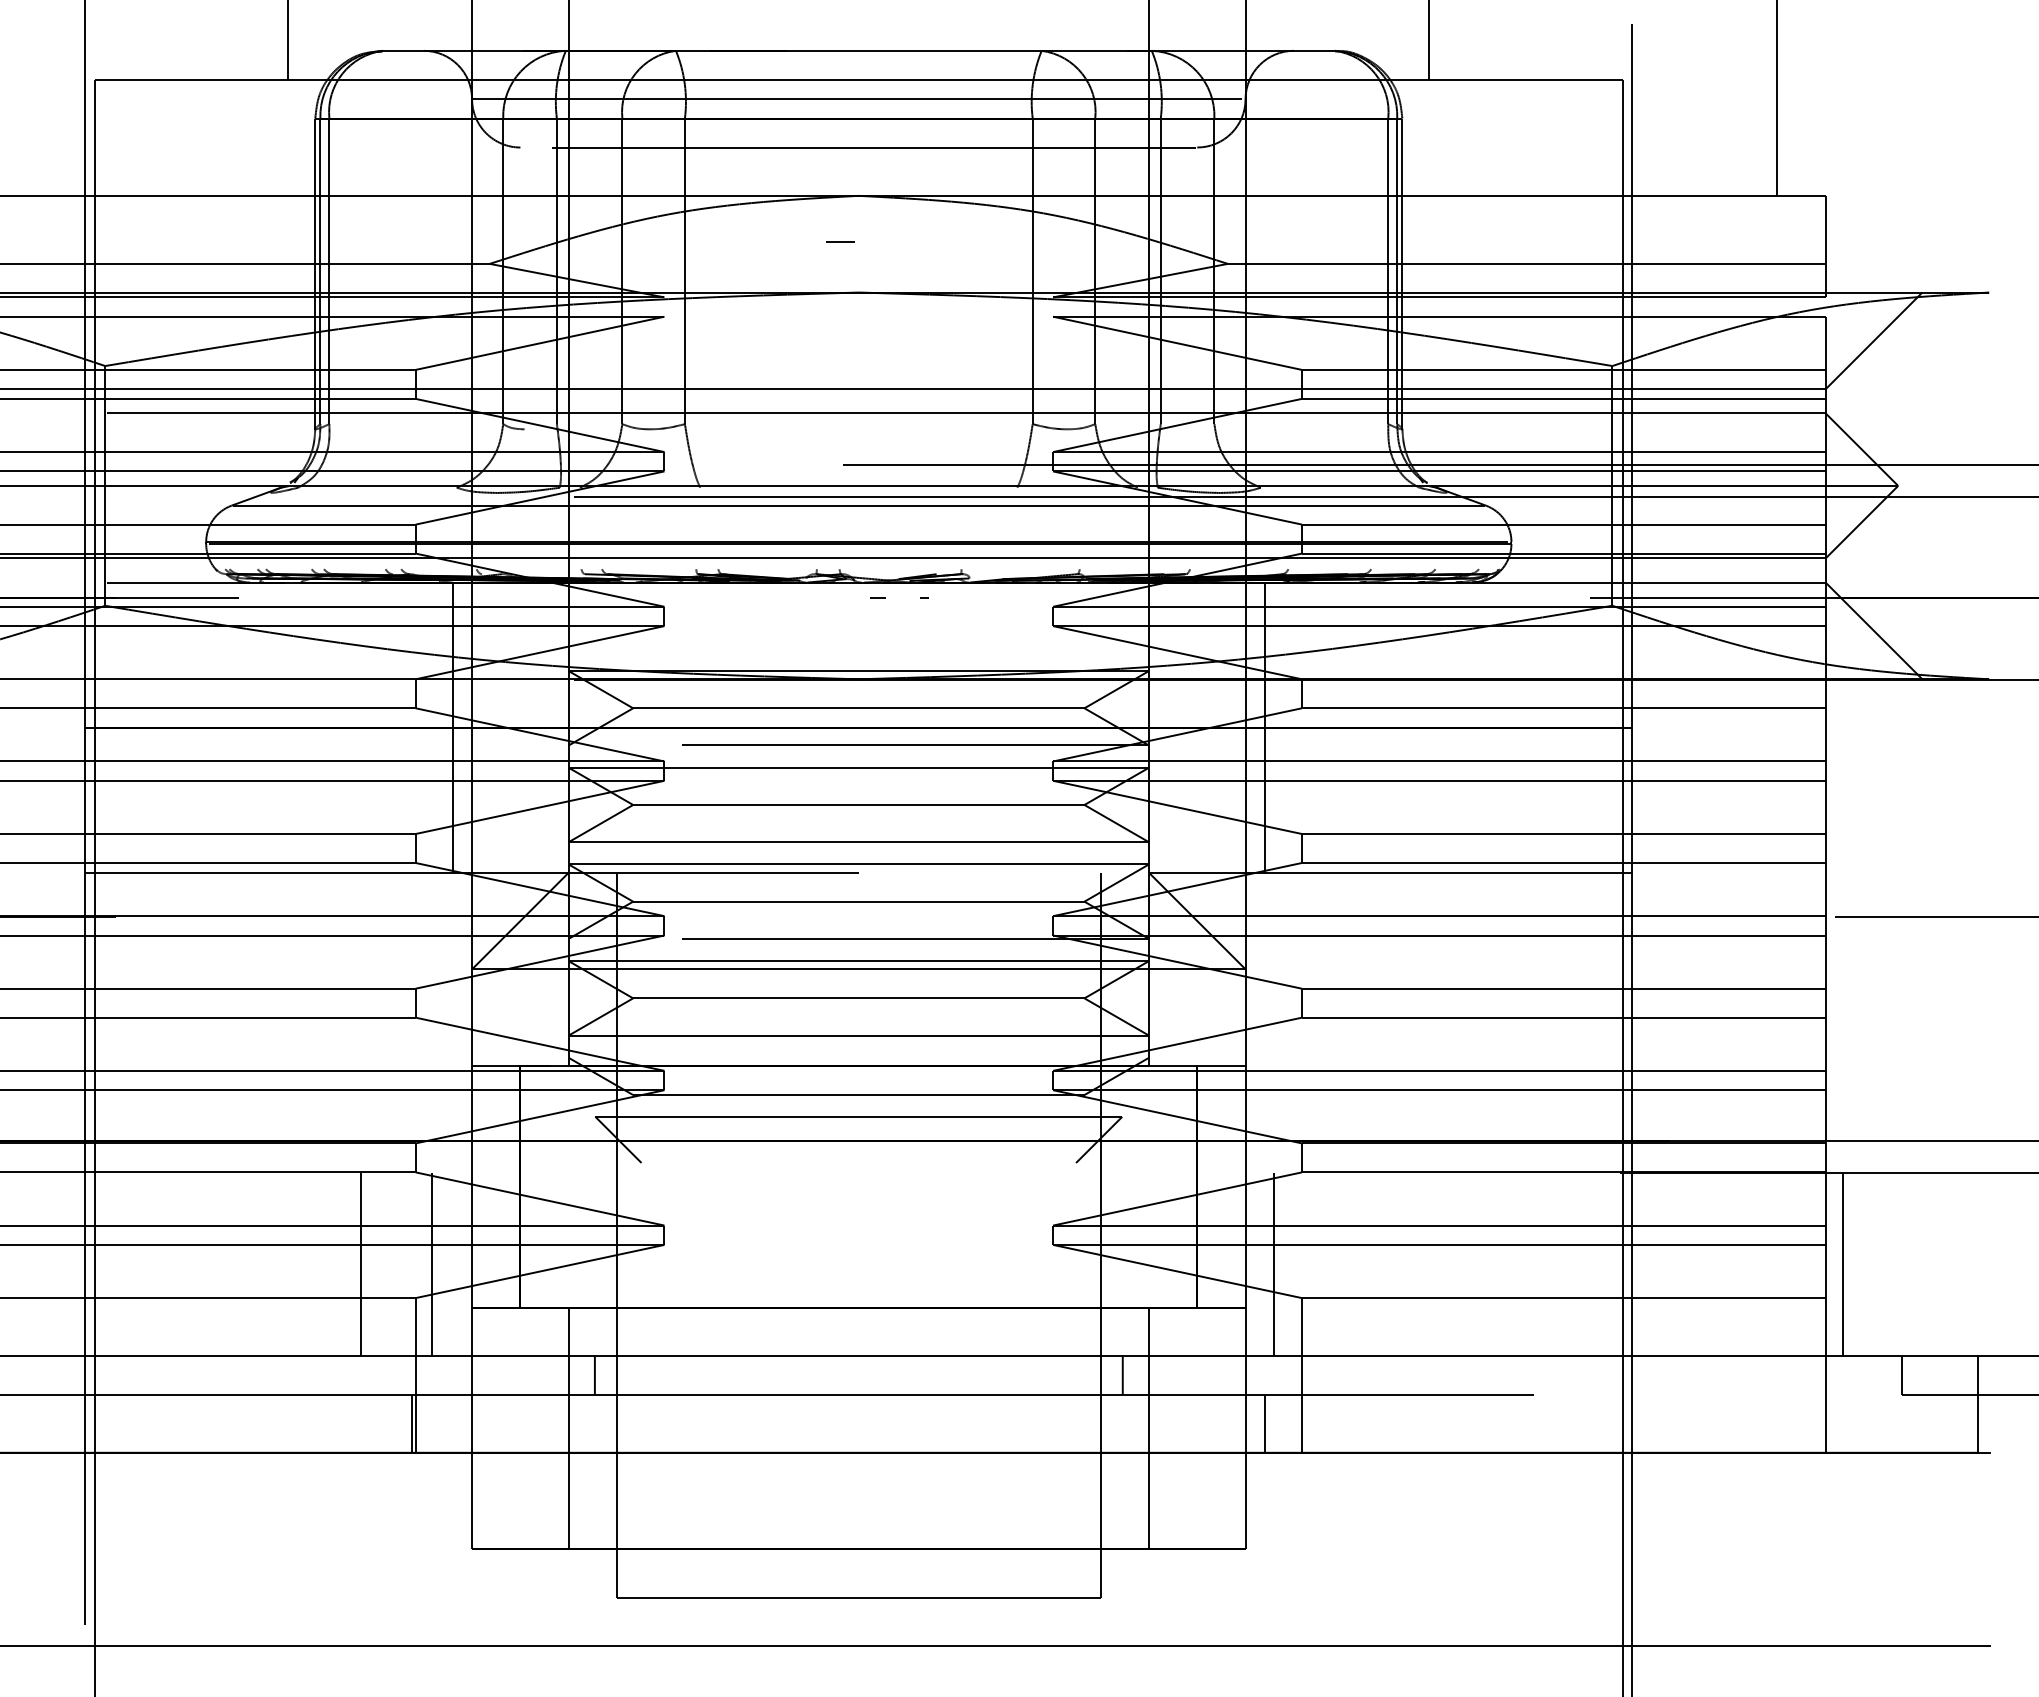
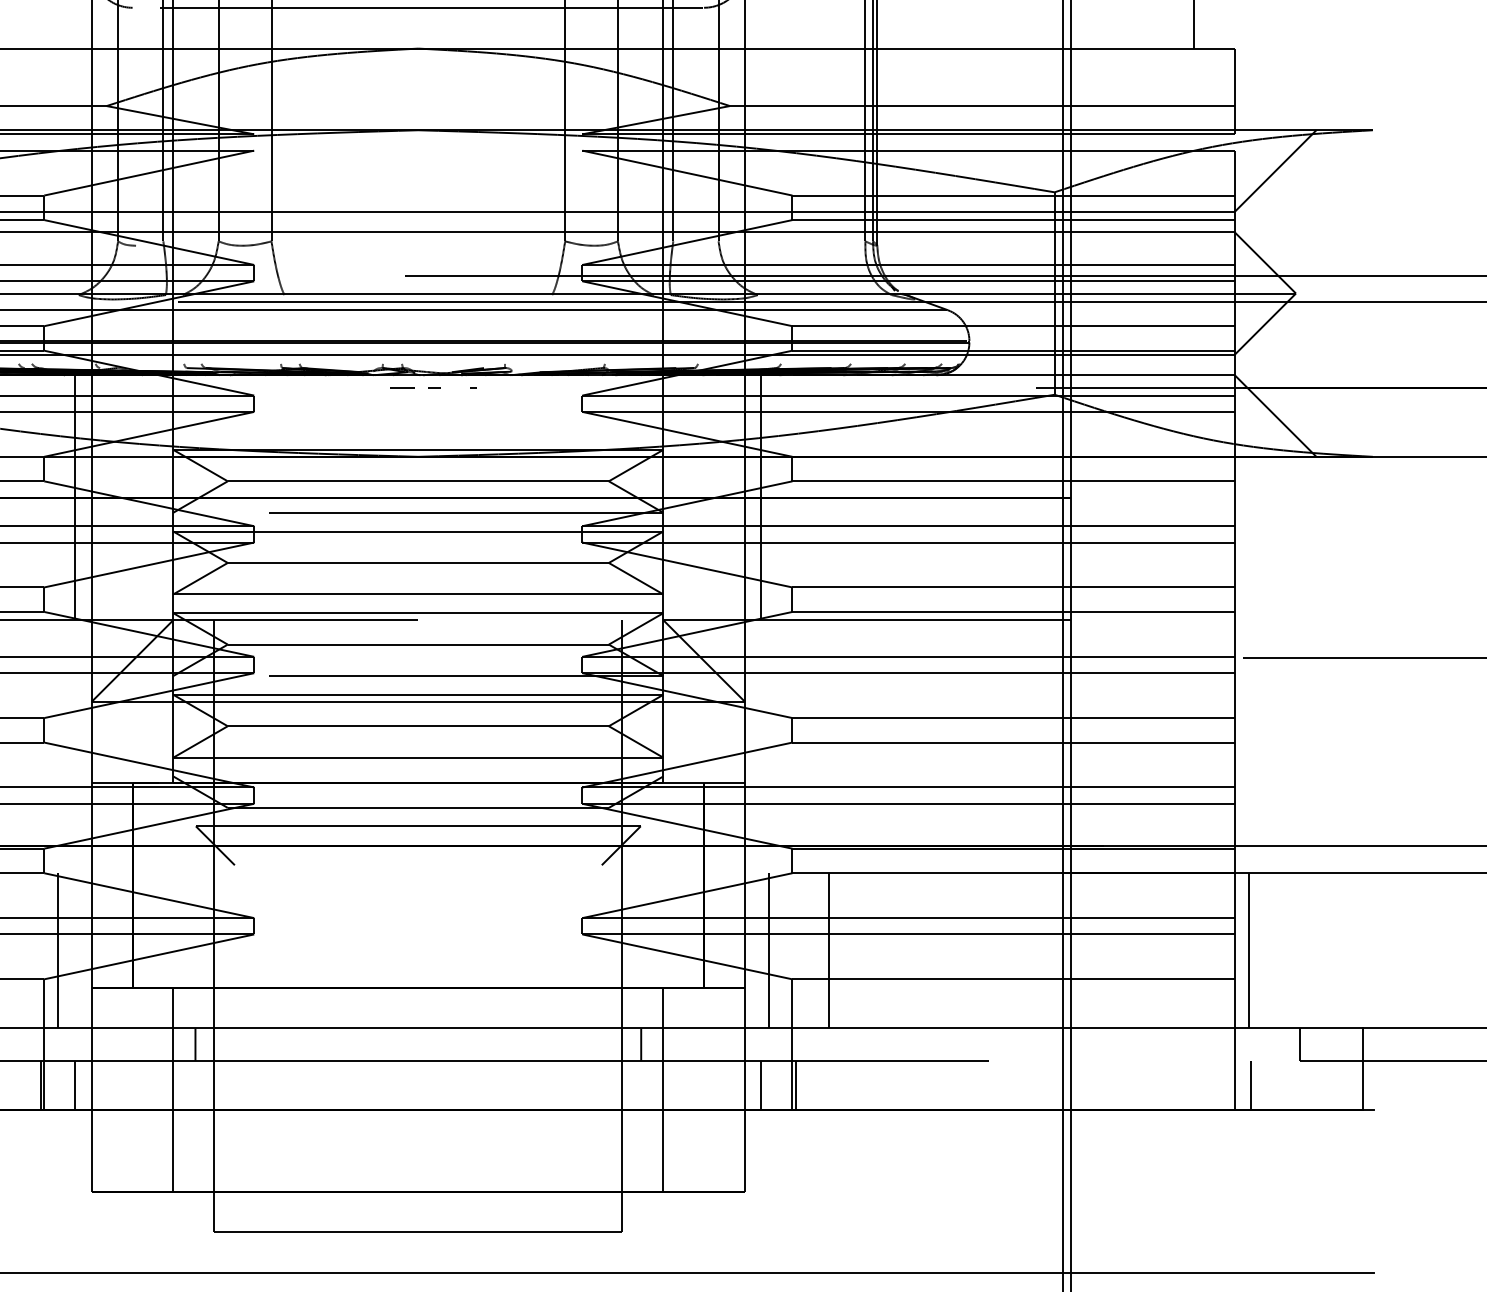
line: (840, 241) -> (402, 387), moved
line: (1344, 1264) -> (828, 950), added
line: (452, 1423) -> (75, 1085), added
line: (1306, 1423) -> (796, 1085), added
line: (1845, 1423) -> (1251, 1085), added

